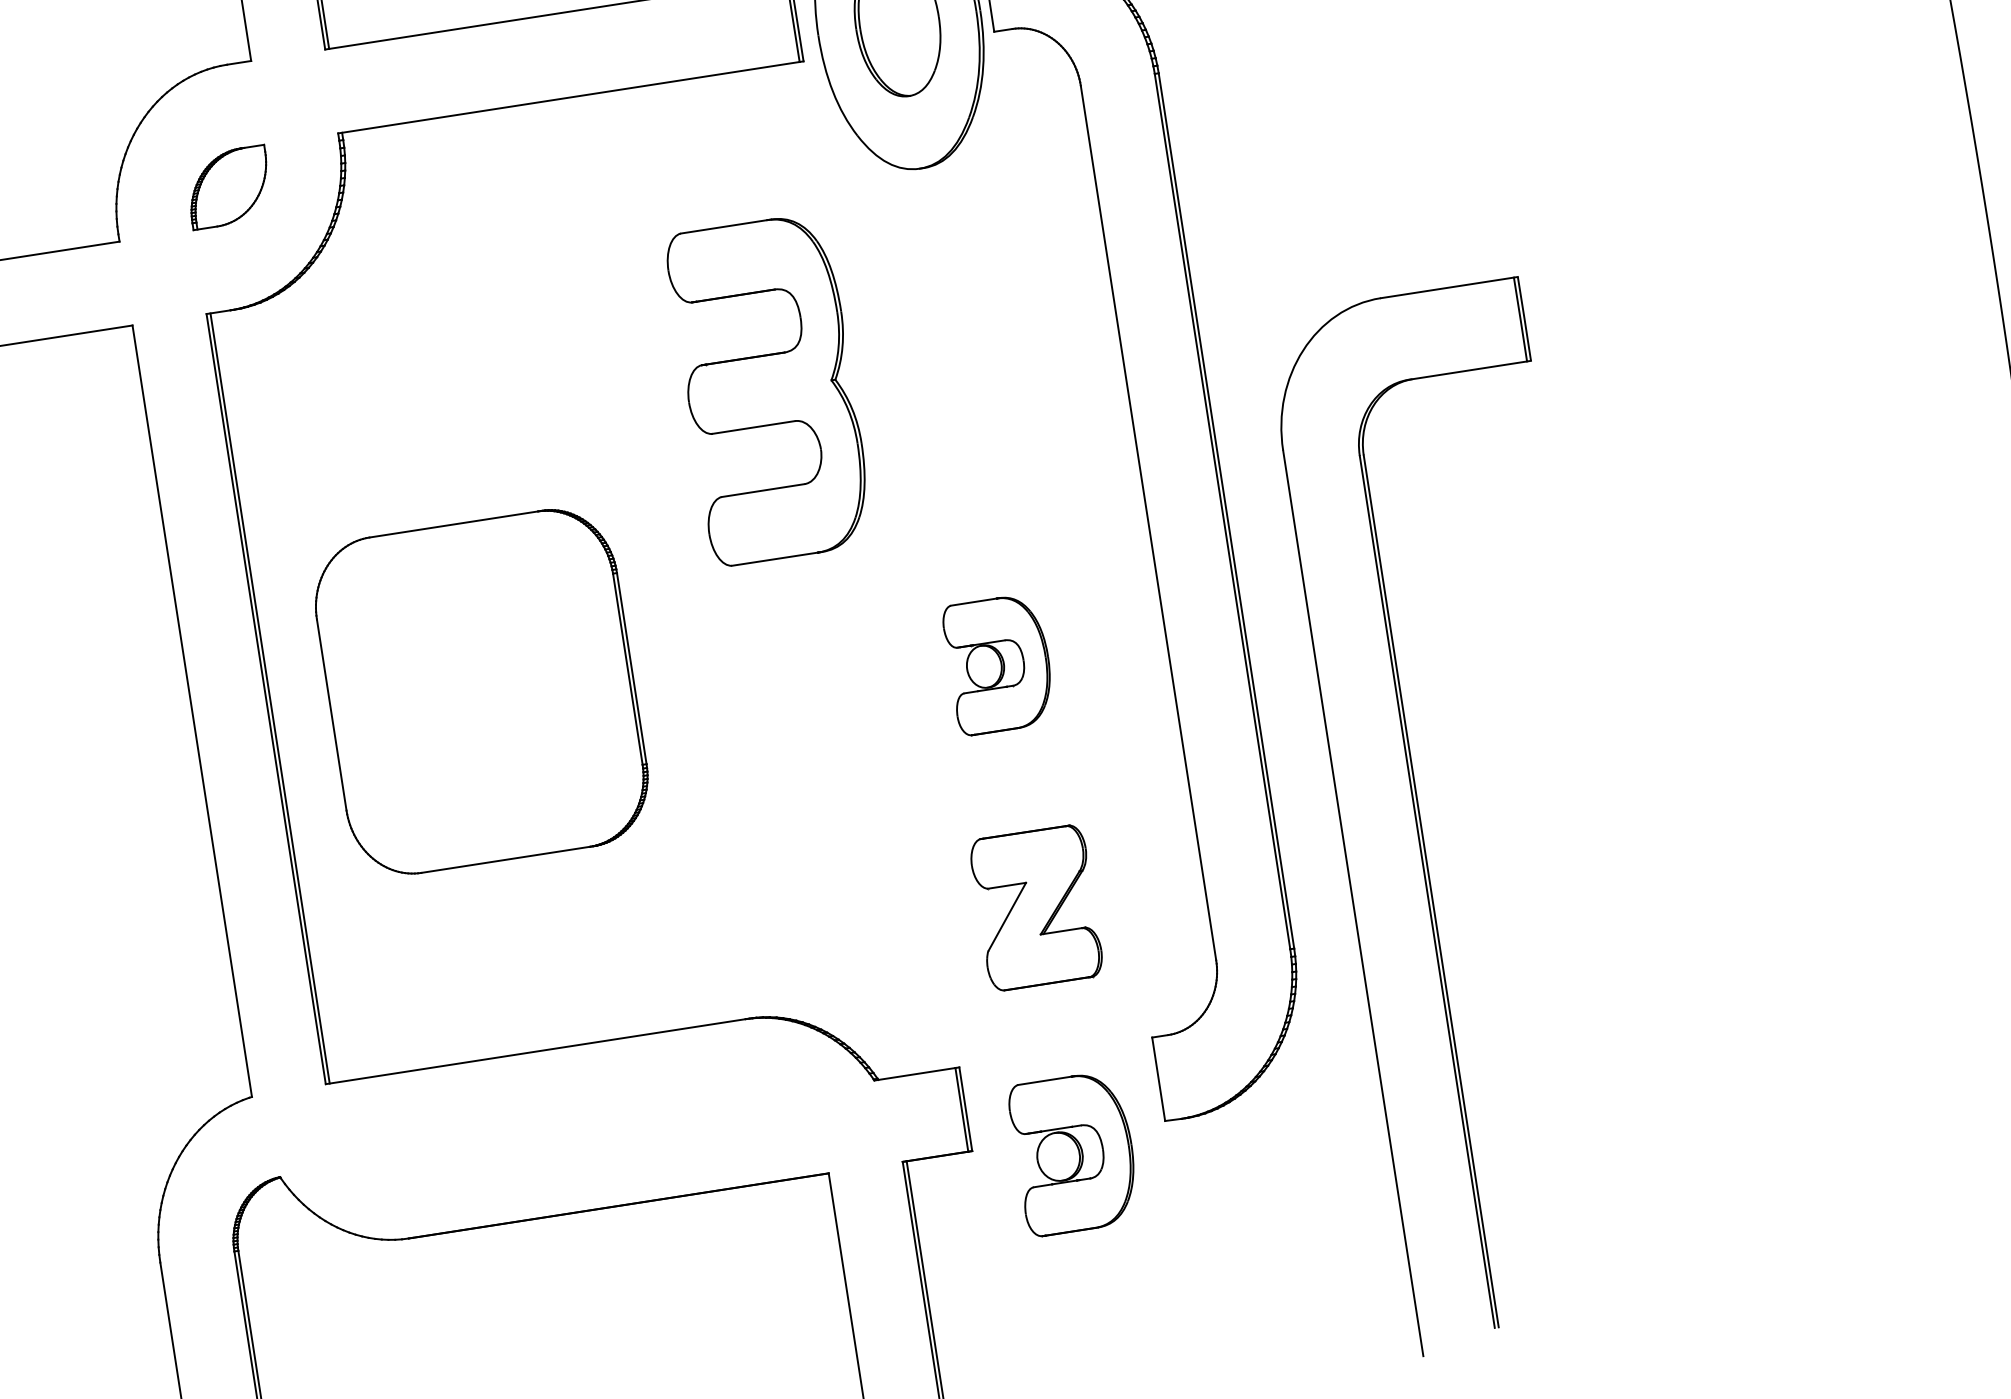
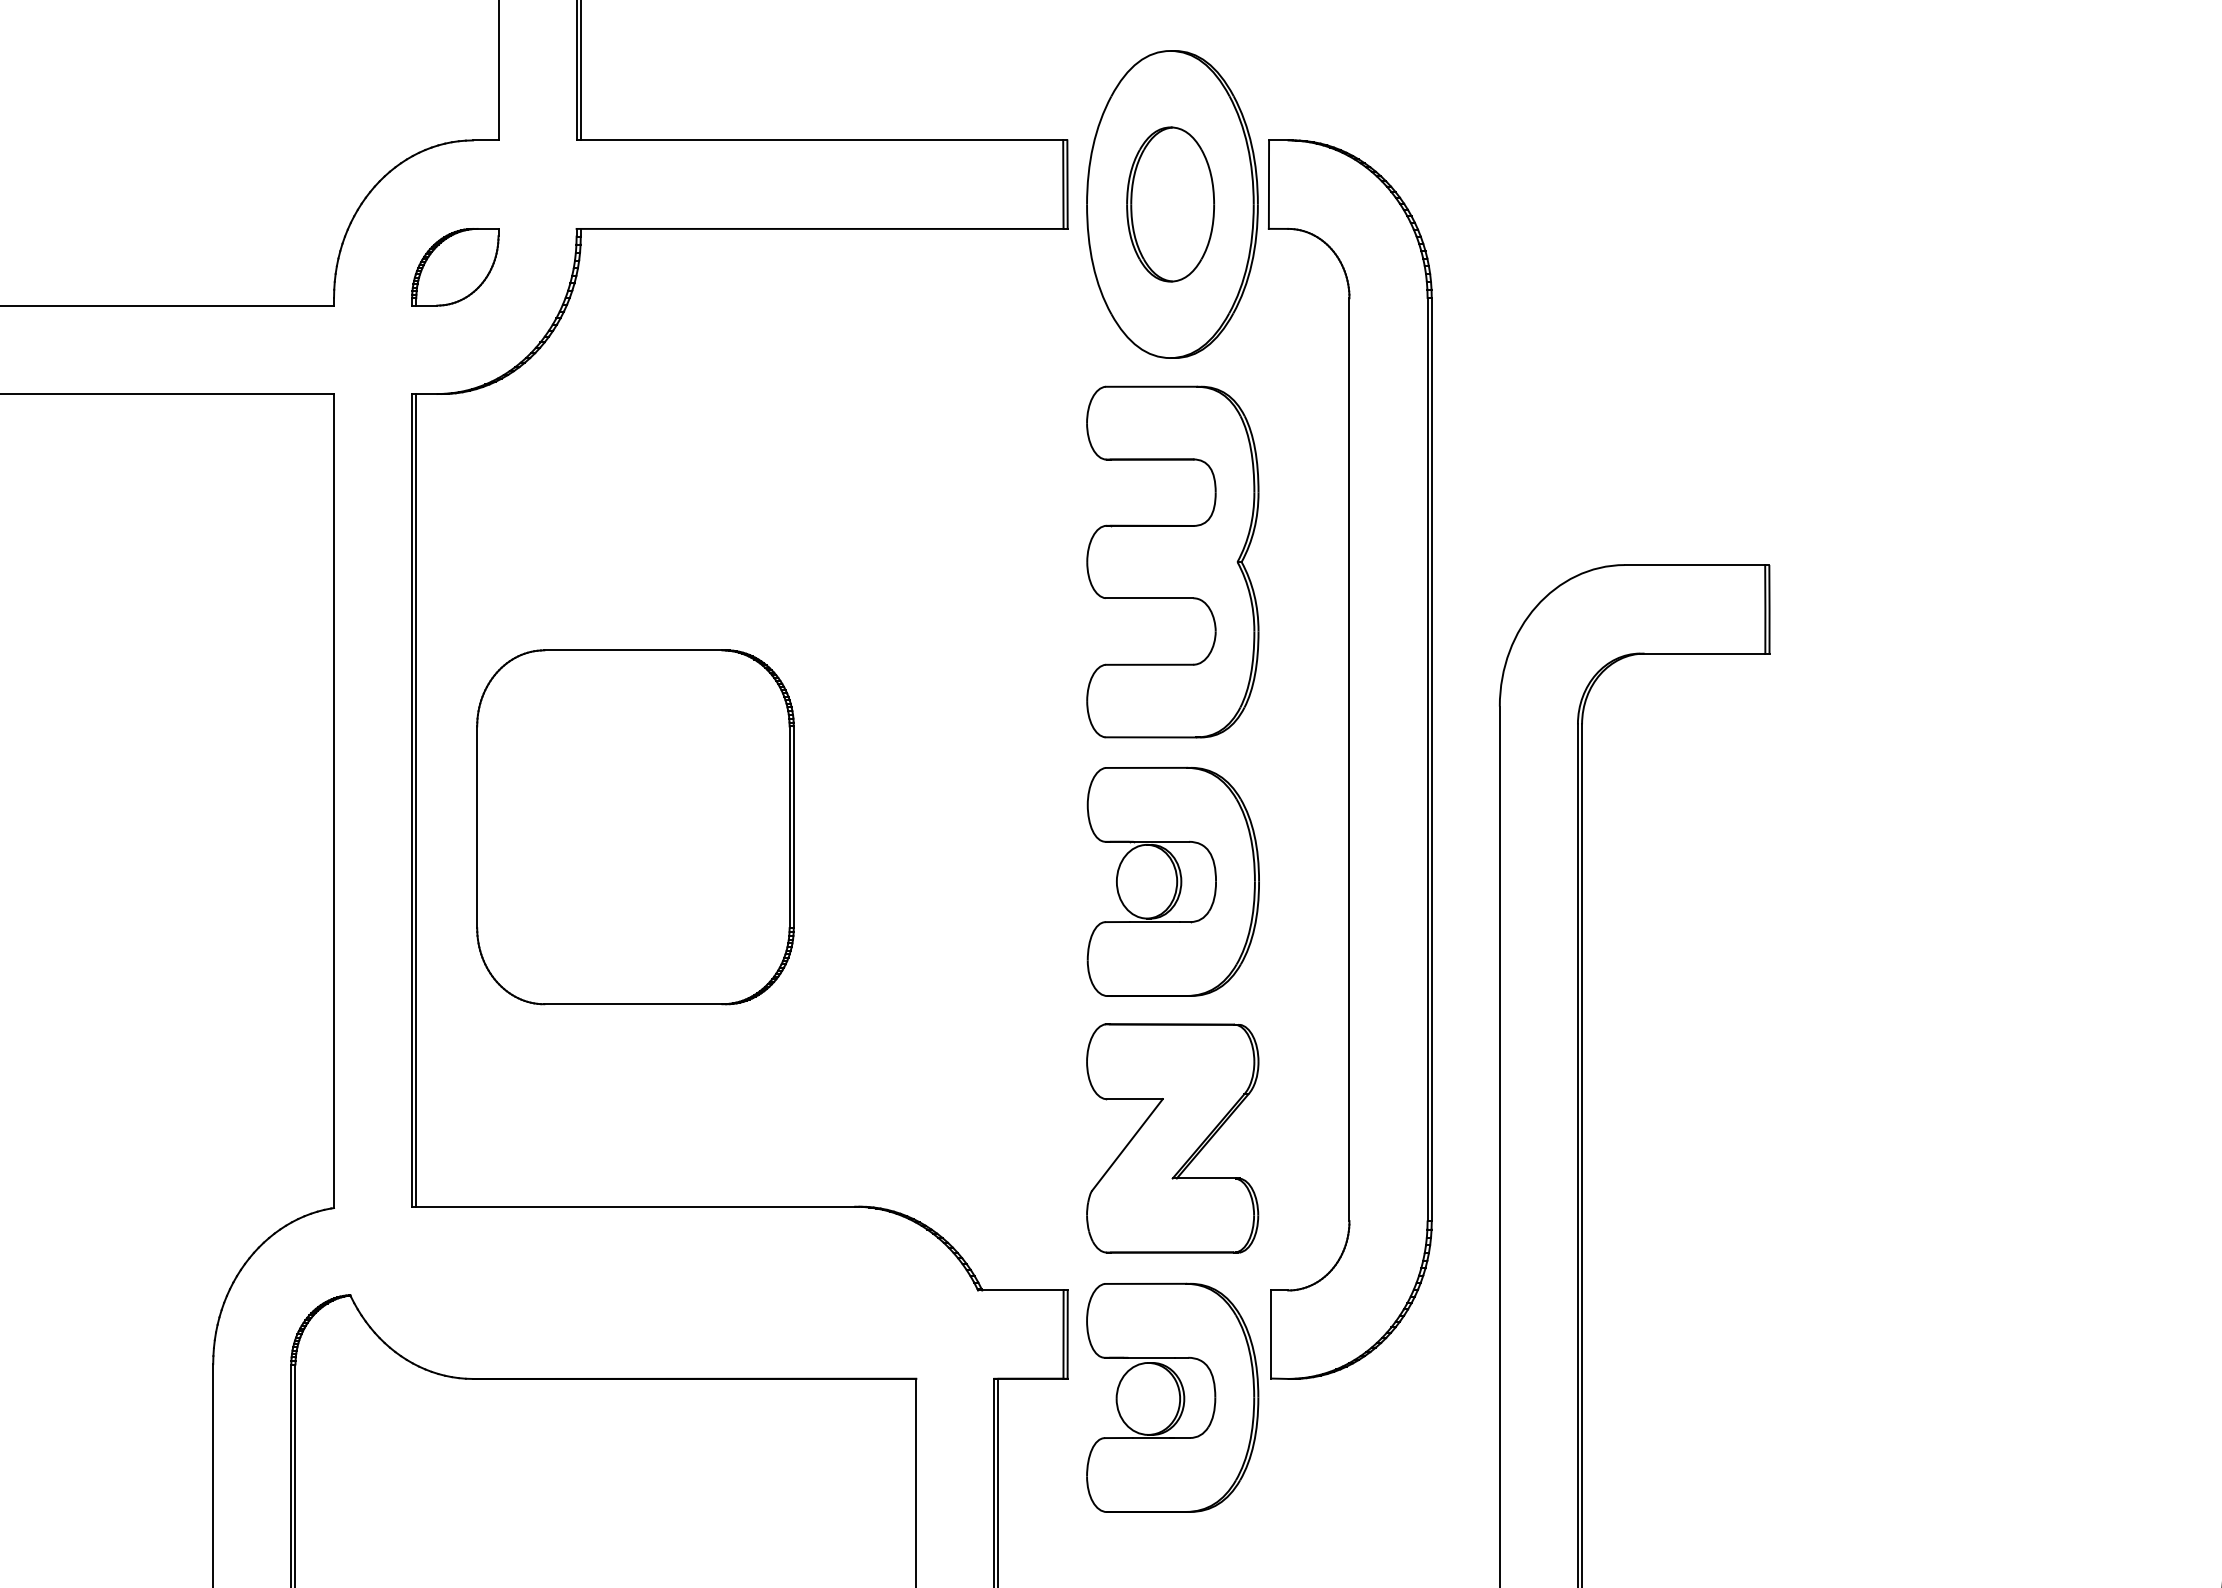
part: (769, 389) -> (1172, 561), moved
part: (998, 664) -> (1172, 881), size x1.67
part: (1036, 907) -> (1172, 1138), size x1.43
part: (1074, 1153) -> (1172, 1397), size x1.43

